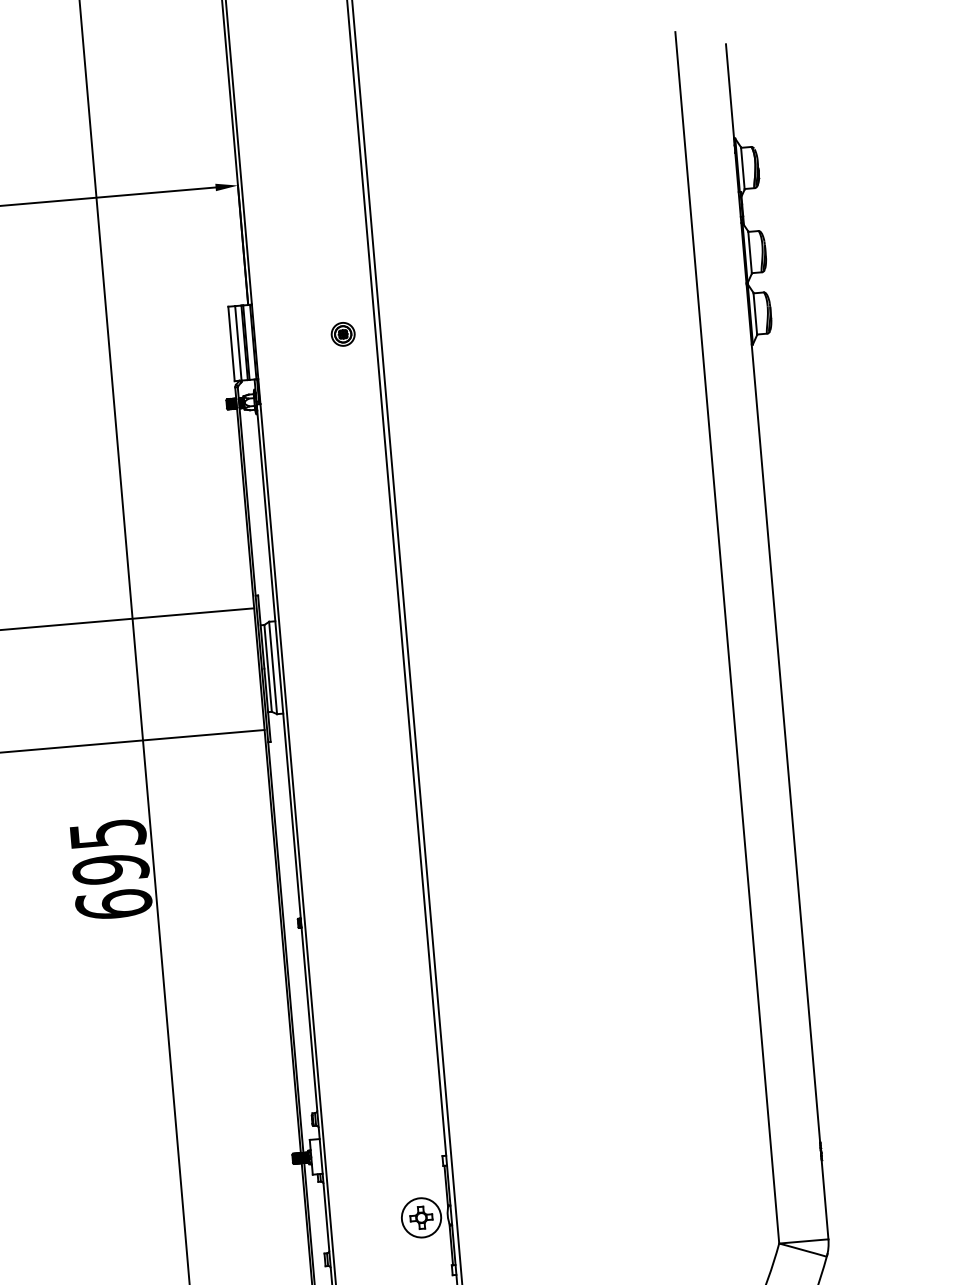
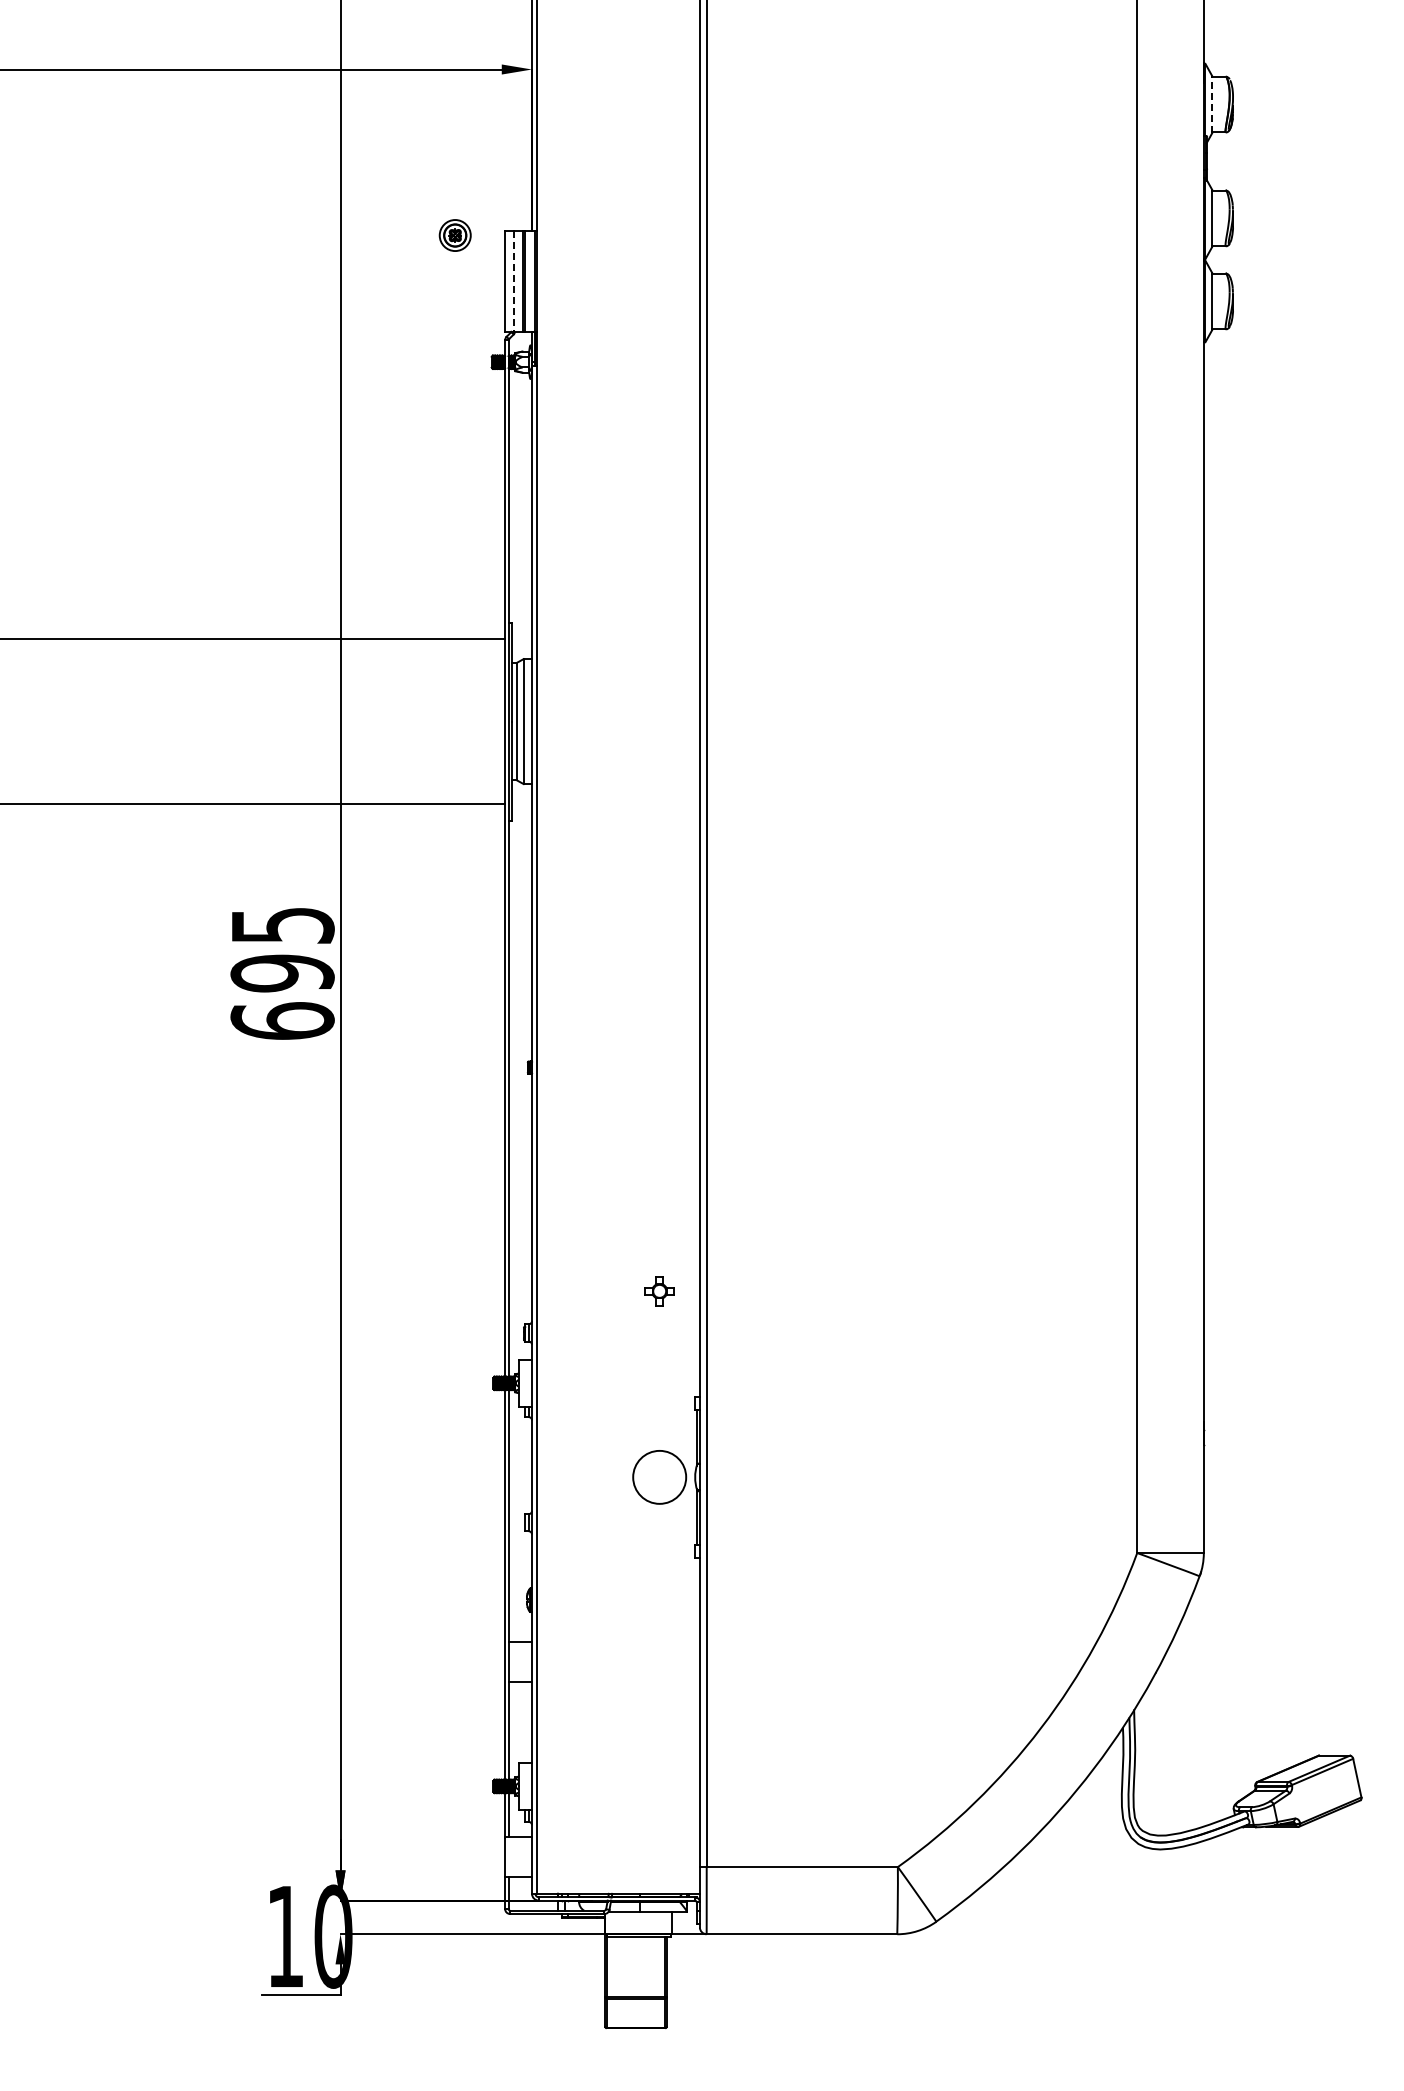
line: (743, 168) -> (1212, 104), solid -> dashed
part: (342, 334) -> (454, 235), moved
line: (238, 344) -> (514, 282), solid -> dashed
part: (421, 1217) -> (659, 1291), moved

